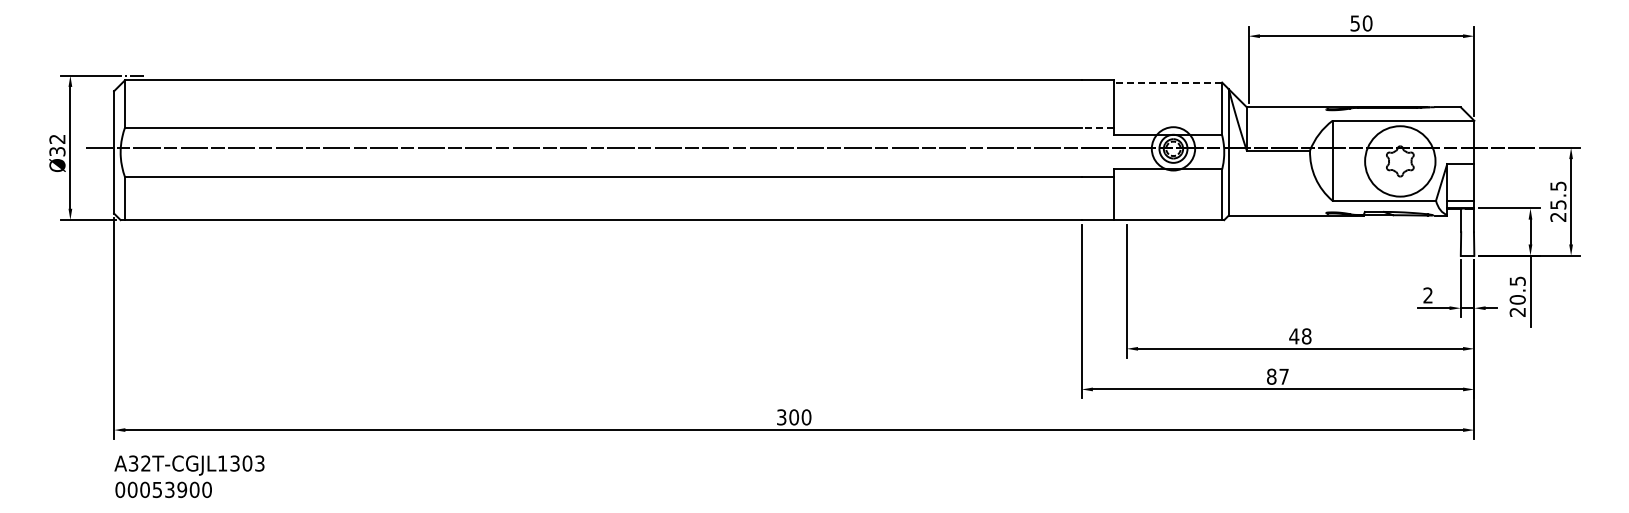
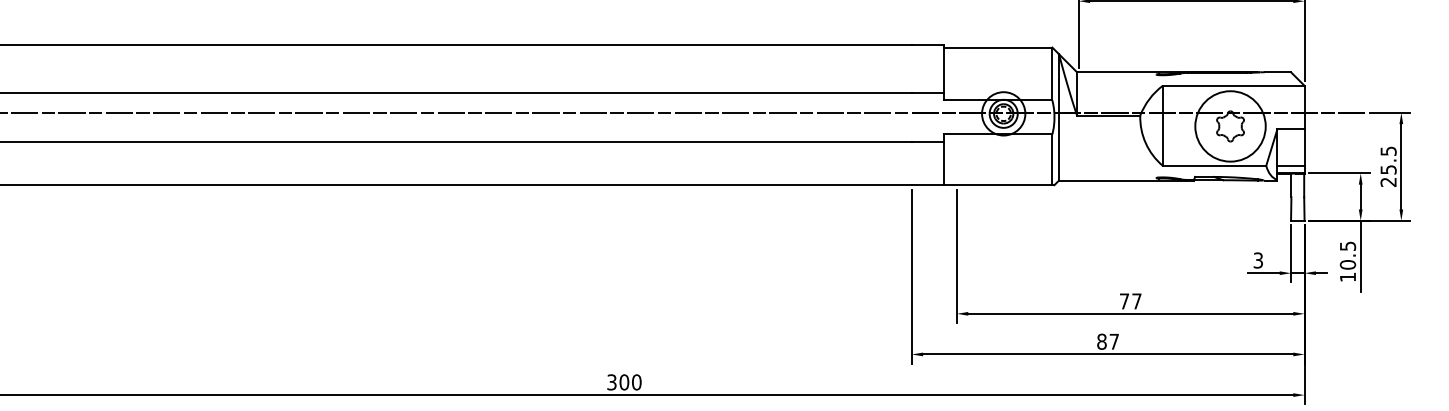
line: (1167, 82) -> (997, 47), dashed -> solid
line: (1097, 127) -> (927, 92), dashed -> solid
text: (1427, 295) -> (1257, 260), 2 -> 3
text: (1517, 311) -> (1347, 276), 20.5 -> 10.5
text: (1300, 336) -> (1130, 301), 48 -> 77

